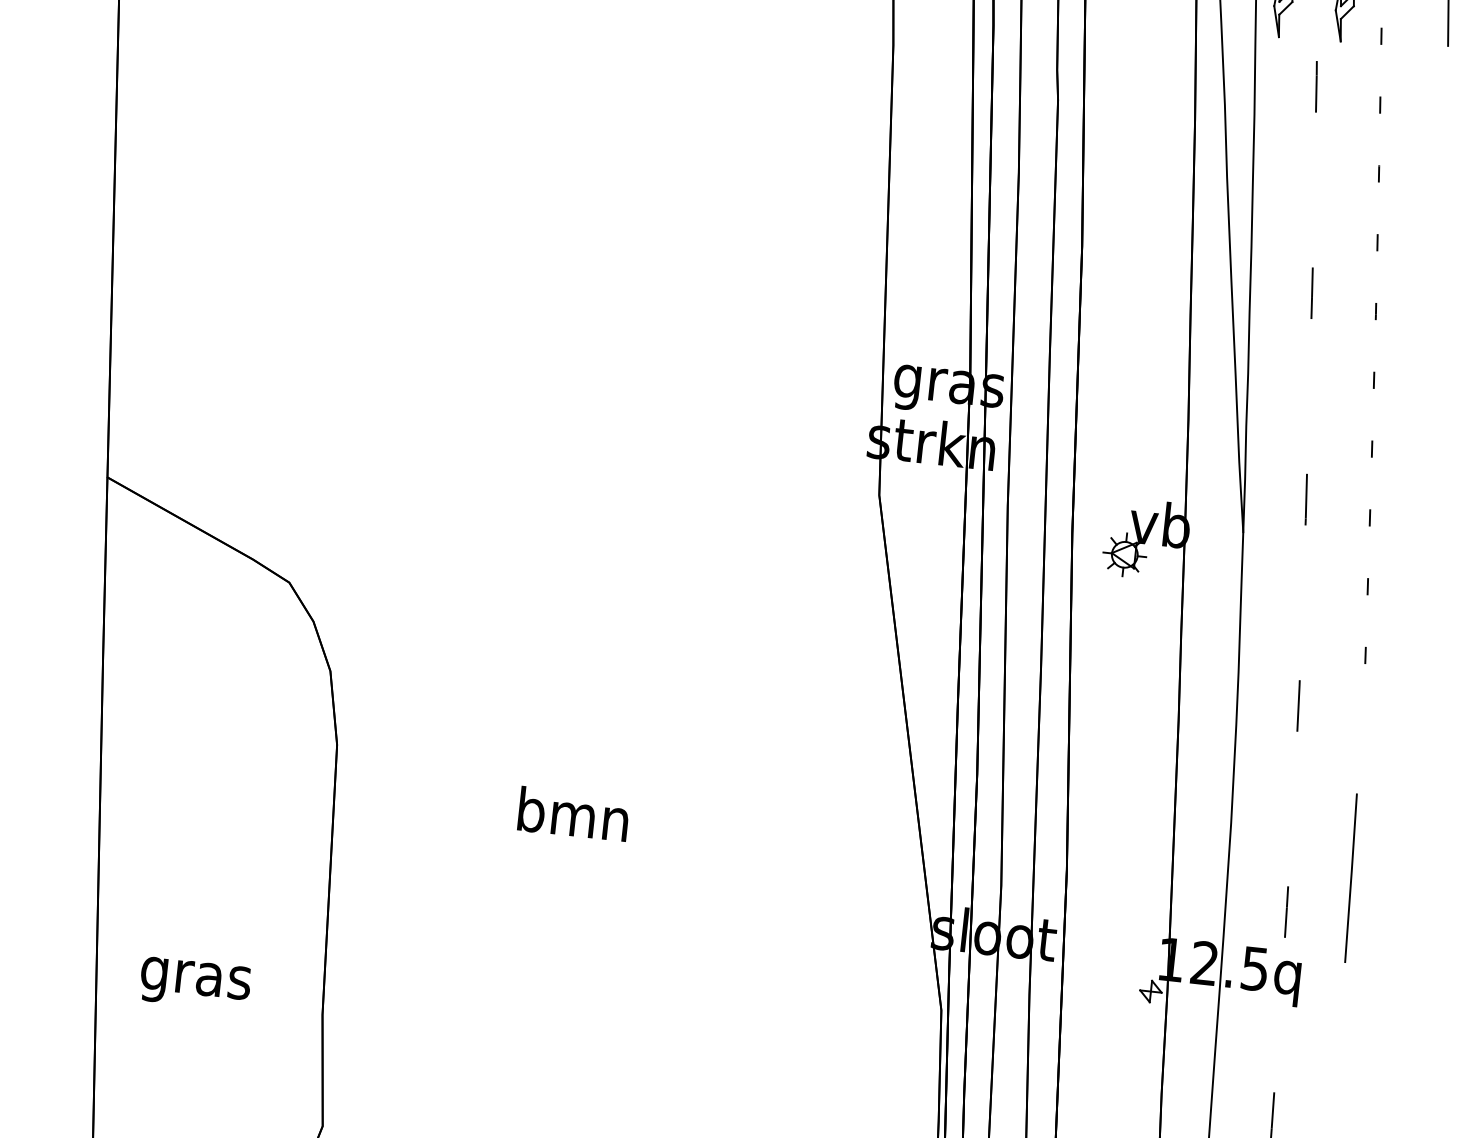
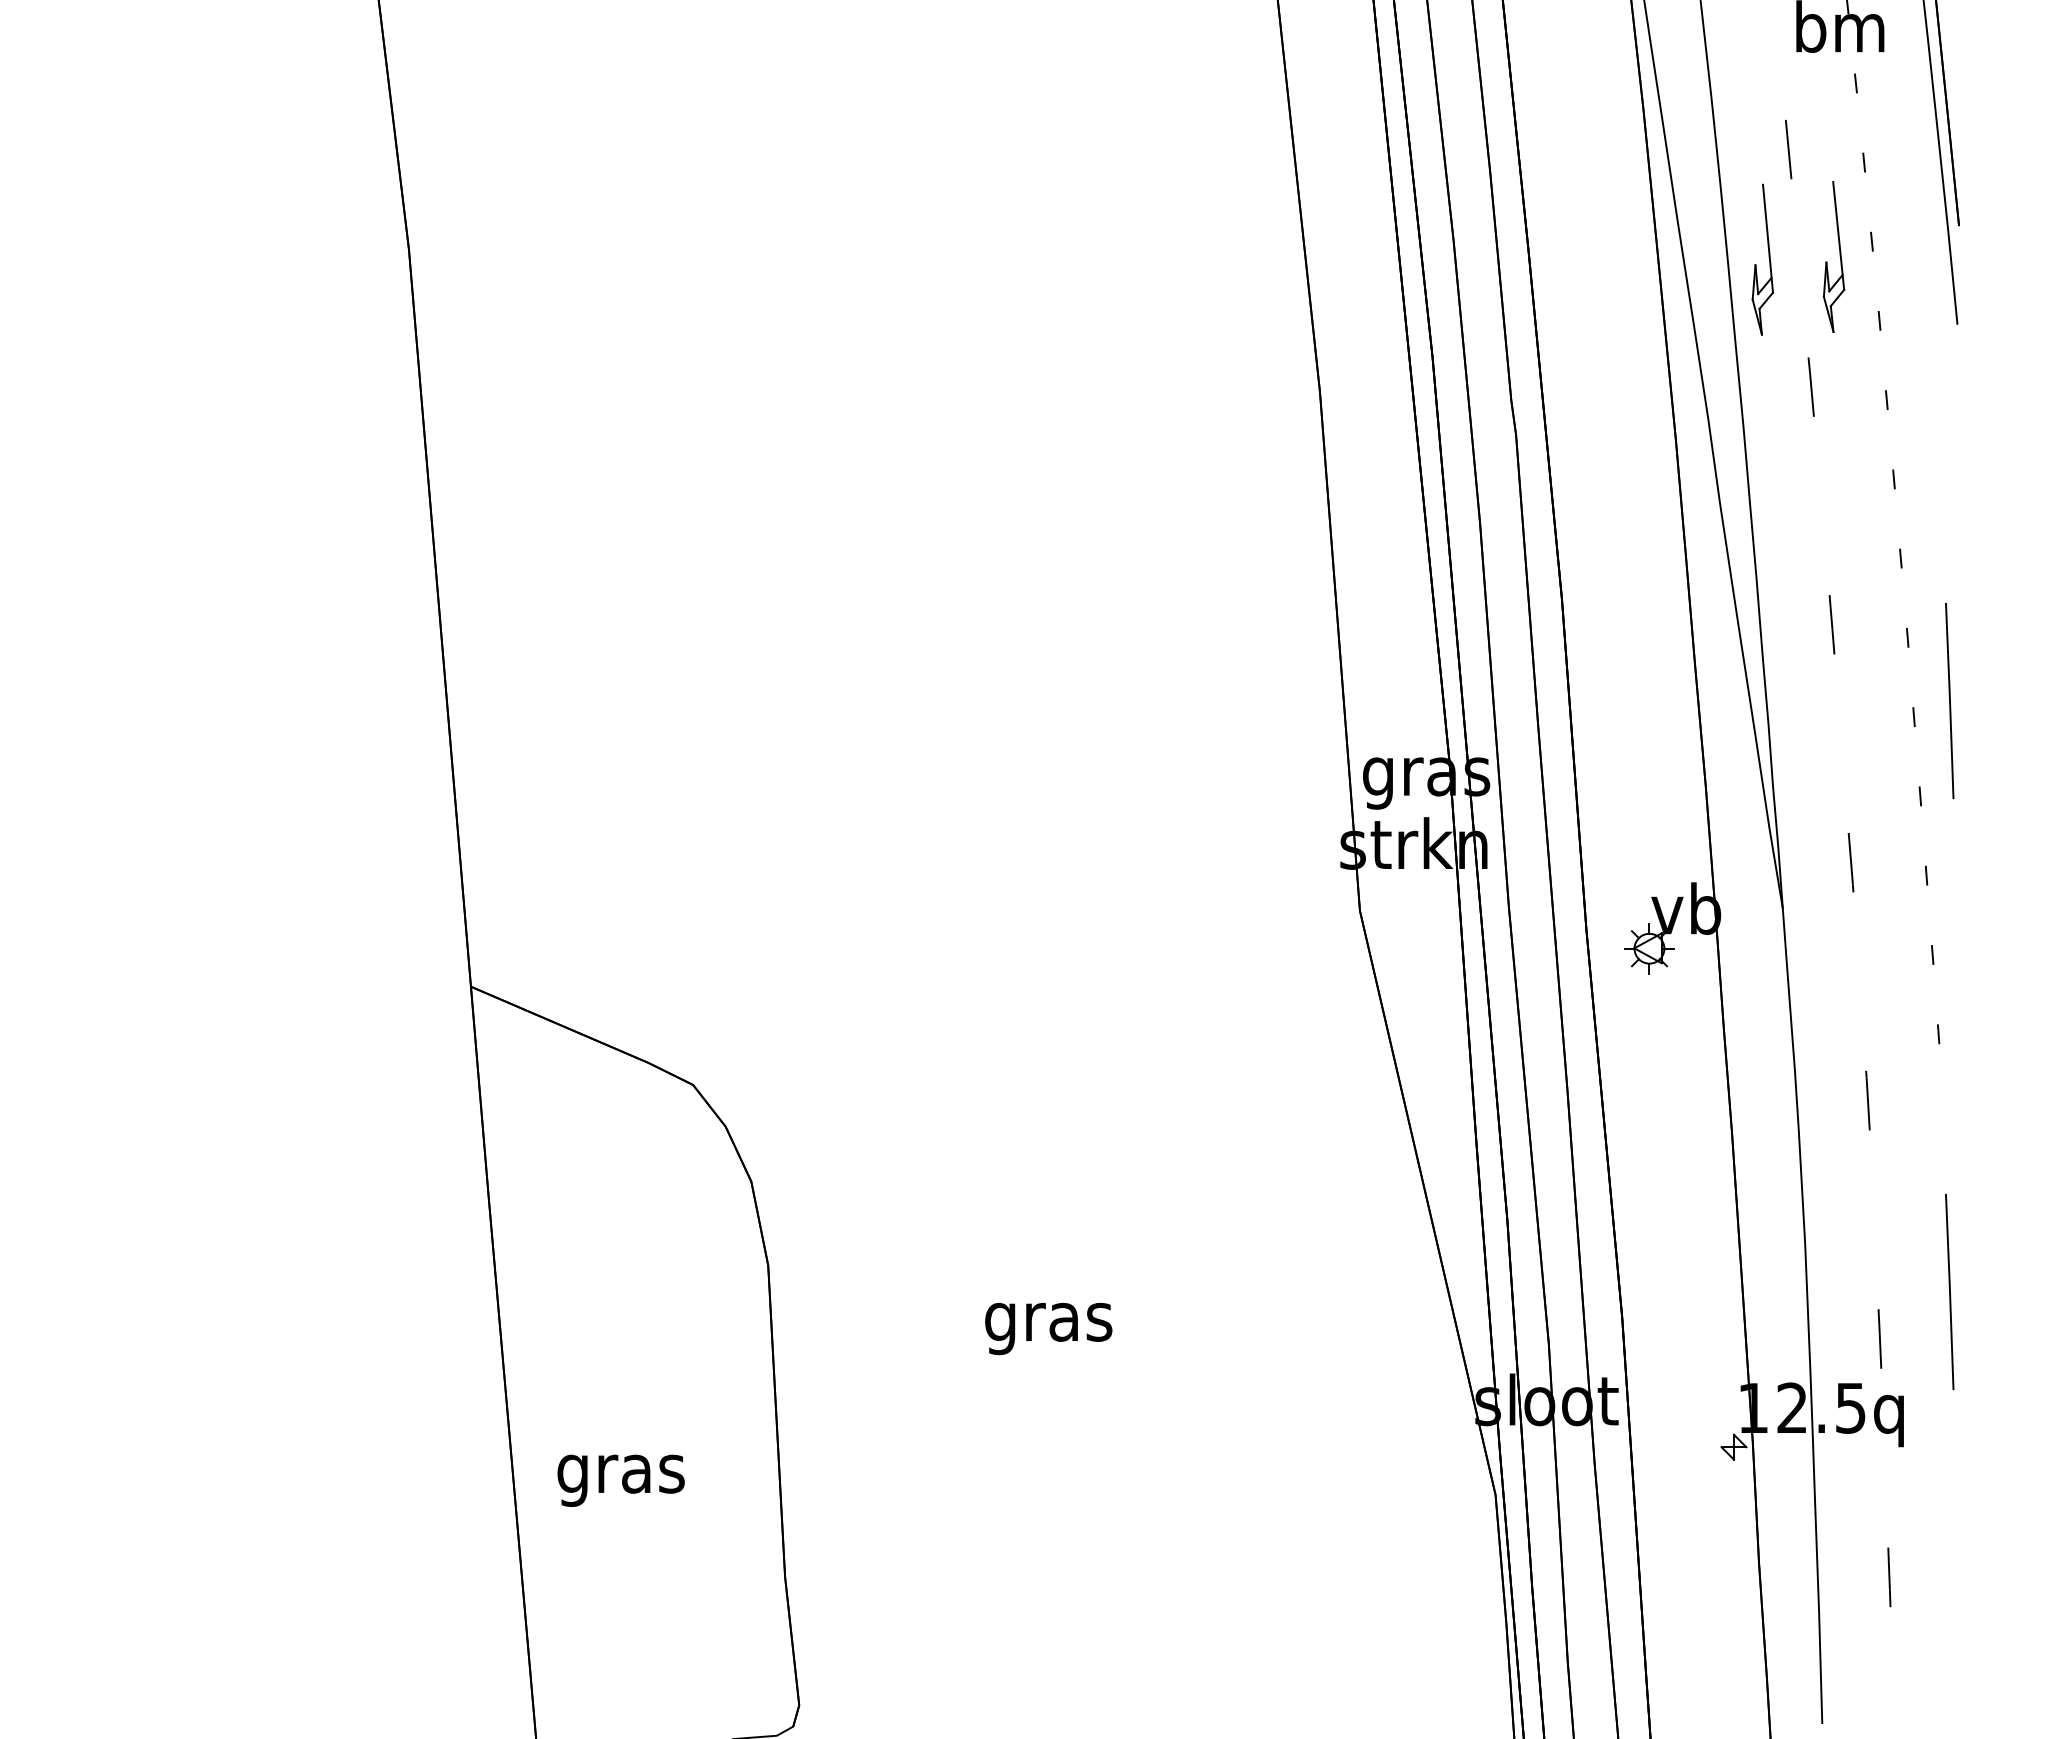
line: (1406, 369) -> (1949, 700), added
text: (572, 820) -> (1048, 1322), bmn -> gras
text: (194, 983) -> (620, 1480), moved

